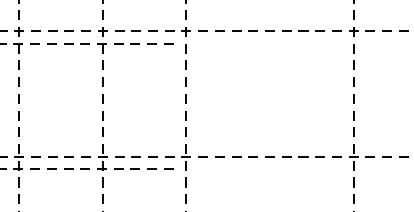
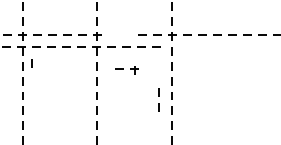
line: (124, 30) -> (116, 34), removed
line: (28, 62) -> (30, 63), added
part: (135, 69) -> (126, 69), added
line: (170, 99) -> (157, 96), added

